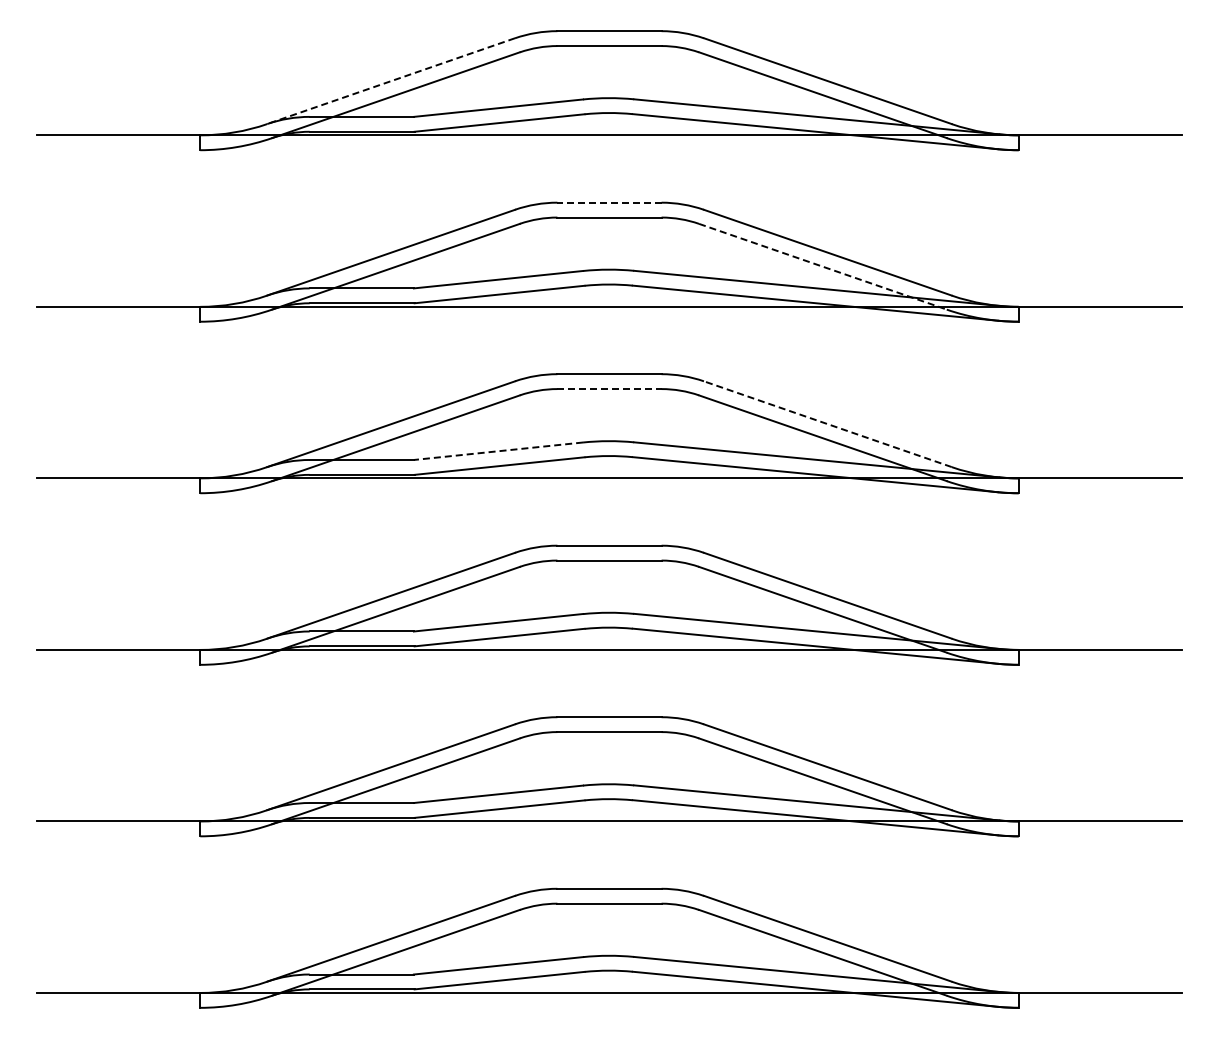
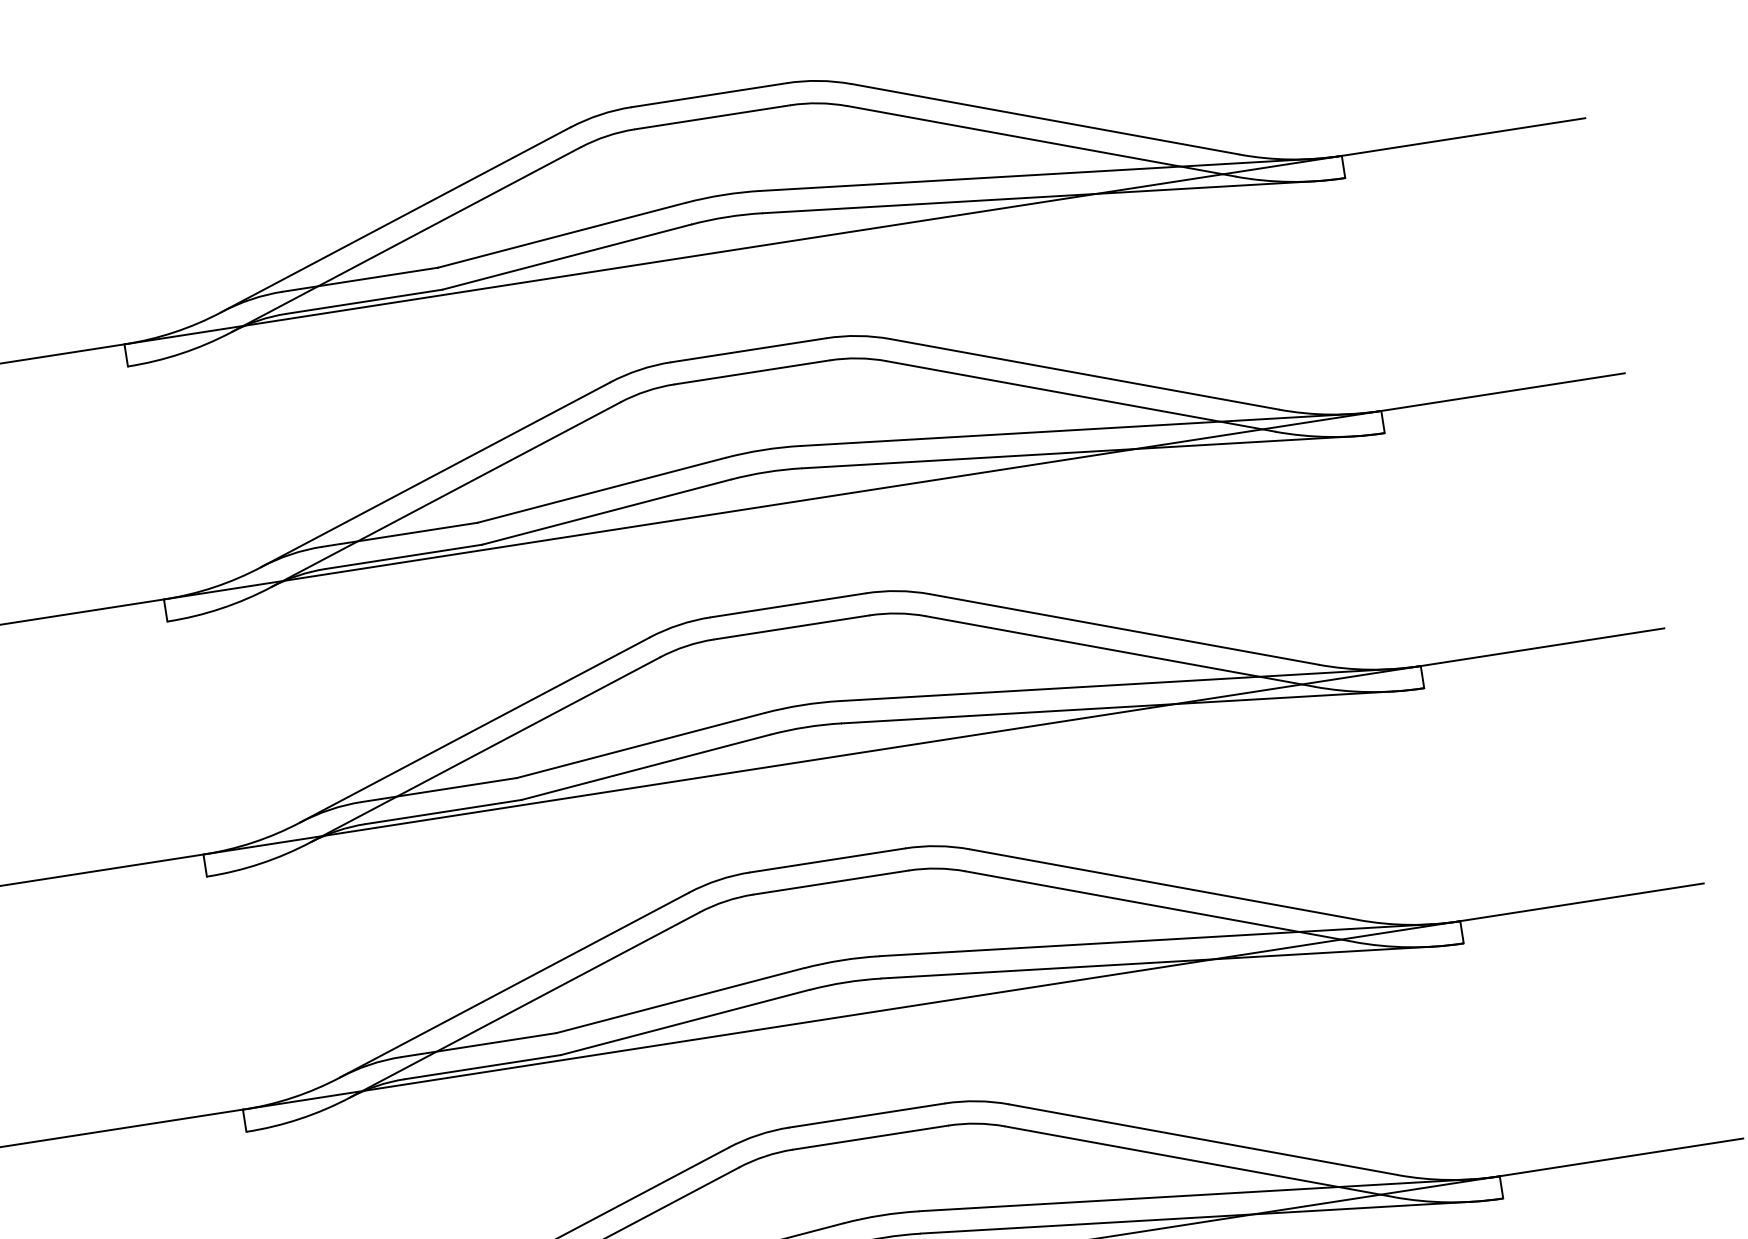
line: (390, 81) -> (395, 220), dashed -> solid
line: (608, 202) -> (747, 350), dashed -> solid
line: (823, 266) -> (1081, 395), dashed -> solid
line: (609, 389) -> (791, 628), dashed -> solid
line: (827, 424) -> (1123, 629), dashed -> solid
line: (497, 451) -> (639, 746), dashed -> solid

